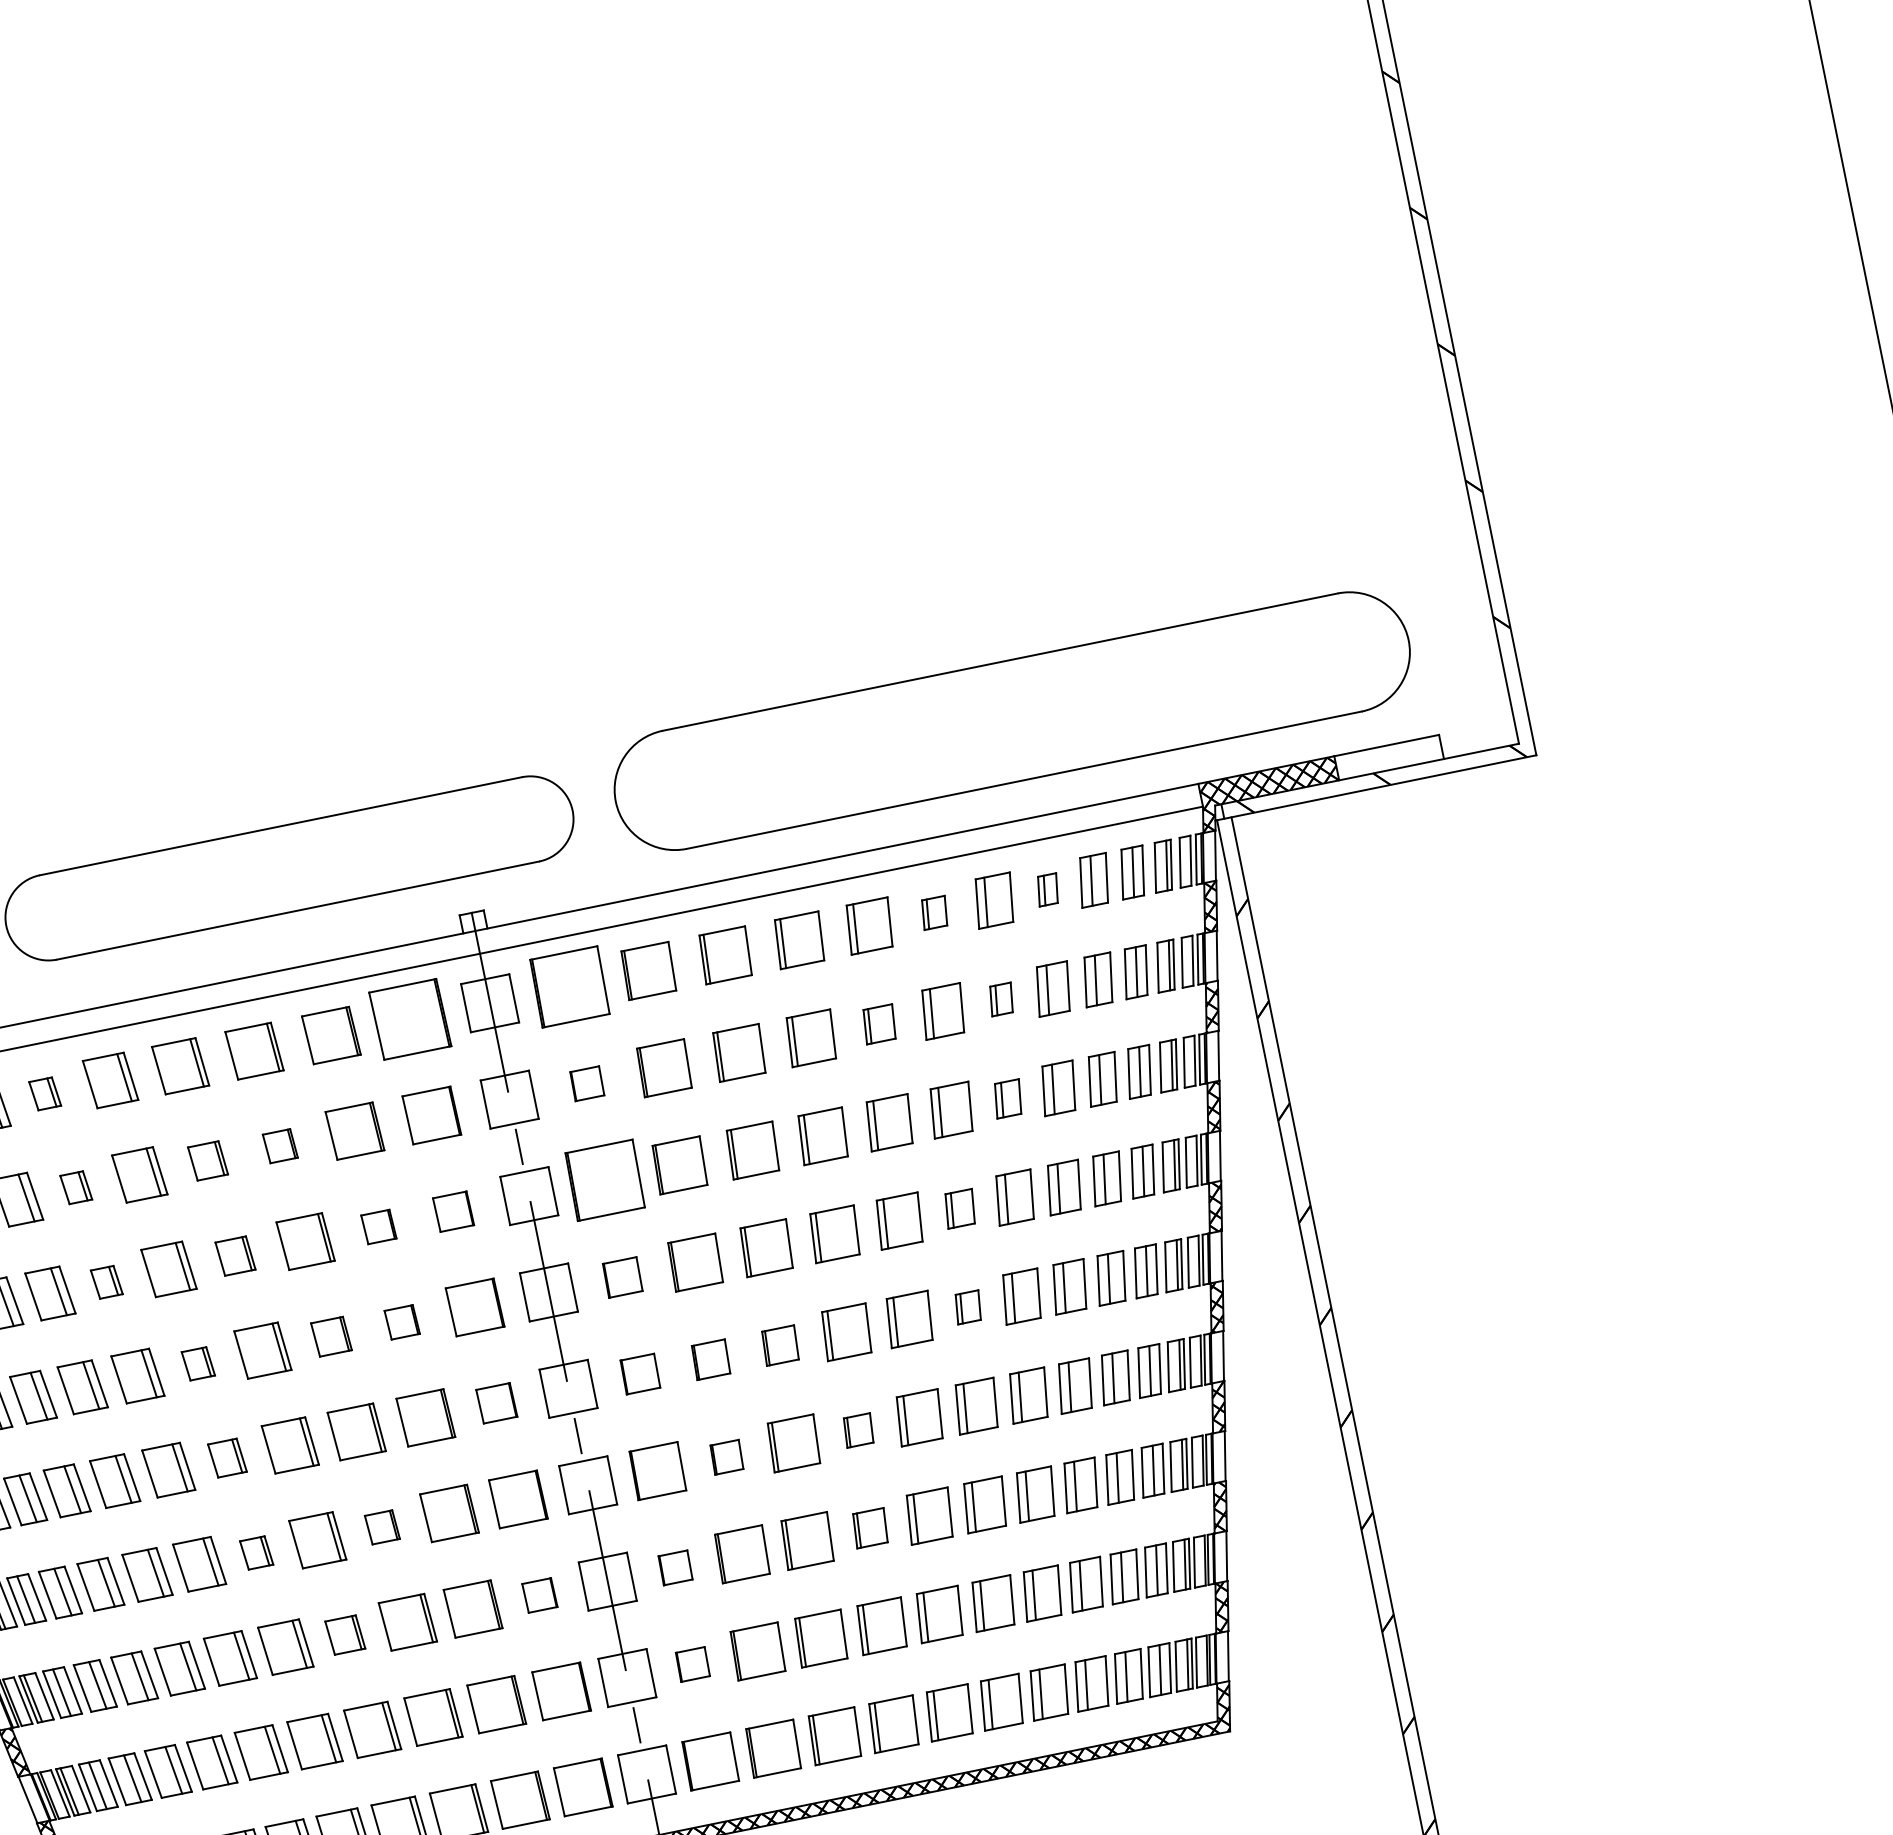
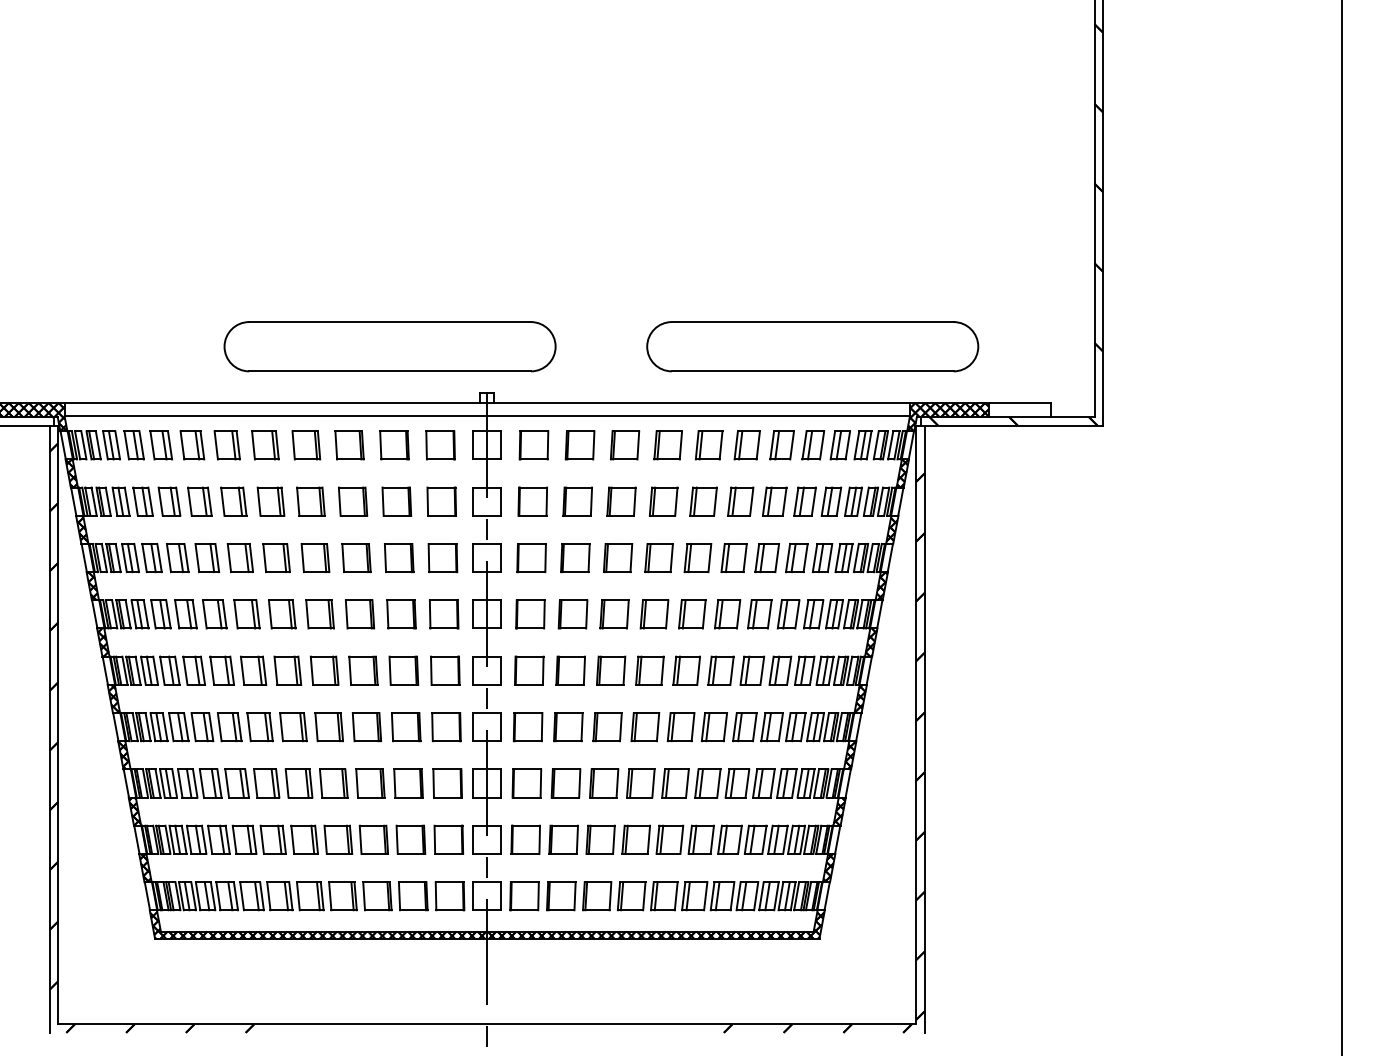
part: (1011, 721) -> (812, 346), size x0.71
part: (1048, 890) -> (813, 445), size x1.67
part: (933, 913) -> (746, 445), size x1.67
part: (569, 987) -> (533, 445), size x0.71
part: (1000, 999) -> (774, 501), size x1.67
part: (410, 1019) -> (440, 445), size x0.71
part: (879, 1024) -> (703, 501), size x1.43
part: (586, 1083) -> (532, 501), size x1.67
part: (44, 1094) -> (226, 445), size x1.67
part: (1007, 1099) -> (766, 558), size x1.43
part: (280, 1145) -> (353, 501), size x1.67
part: (207, 1160) -> (310, 501), size x1.43
part: (605, 1181) -> (531, 558), size x0.71
part: (75, 1187) -> (233, 501), size x1.67
part: (959, 1209) -> (727, 614), size x1.43
part: (452, 1212) -> (442, 558), size x1.43
part: (379, 1227) -> (399, 558), size x1.67
part: (235, 1256) -> (315, 558), size x1.43
part: (622, 1277) -> (530, 614), size x1.43
part: (105, 1283) -> (239, 558), size x1.67
part: (967, 1307) -> (720, 670), size x1.67
part: (402, 1322) -> (401, 614), size x1.67
part: (332, 1336) -> (360, 614), size x1.43
part: (780, 1345) -> (611, 670), size x1.43
part: (710, 1359) -> (570, 670), size x1.43
part: (198, 1363) -> (282, 614), size x1.67
part: (640, 1373) -> (529, 670), size x1.43
part: (496, 1402) -> (445, 670), size x1.43
part: (858, 1430) -> (645, 727), size x1.67
part: (226, 1457) -> (287, 670), size x1.43
part: (727, 1457) -> (568, 727), size x1.67
part: (381, 1527) -> (366, 727), size x1.67
part: (869, 1528) -> (640, 783), size x1.43
part: (256, 1553) -> (293, 727), size x1.67
part: (674, 1568) -> (526, 783), size x1.67
part: (539, 1595) -> (447, 783), size x1.67
part: (344, 1635) -> (333, 783), size x1.43
part: (692, 1664) -> (525, 839), size x1.67

